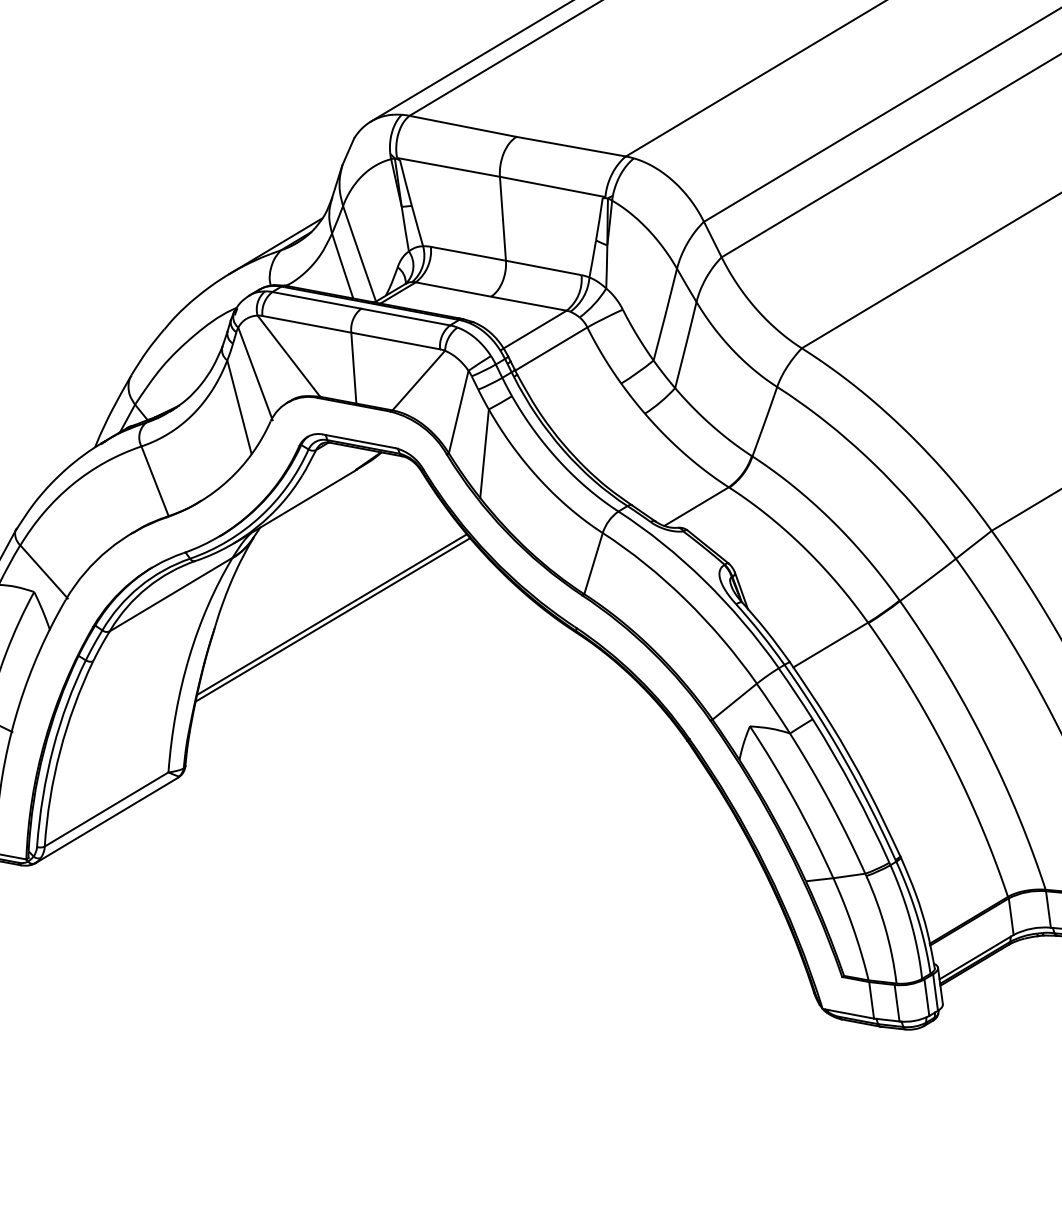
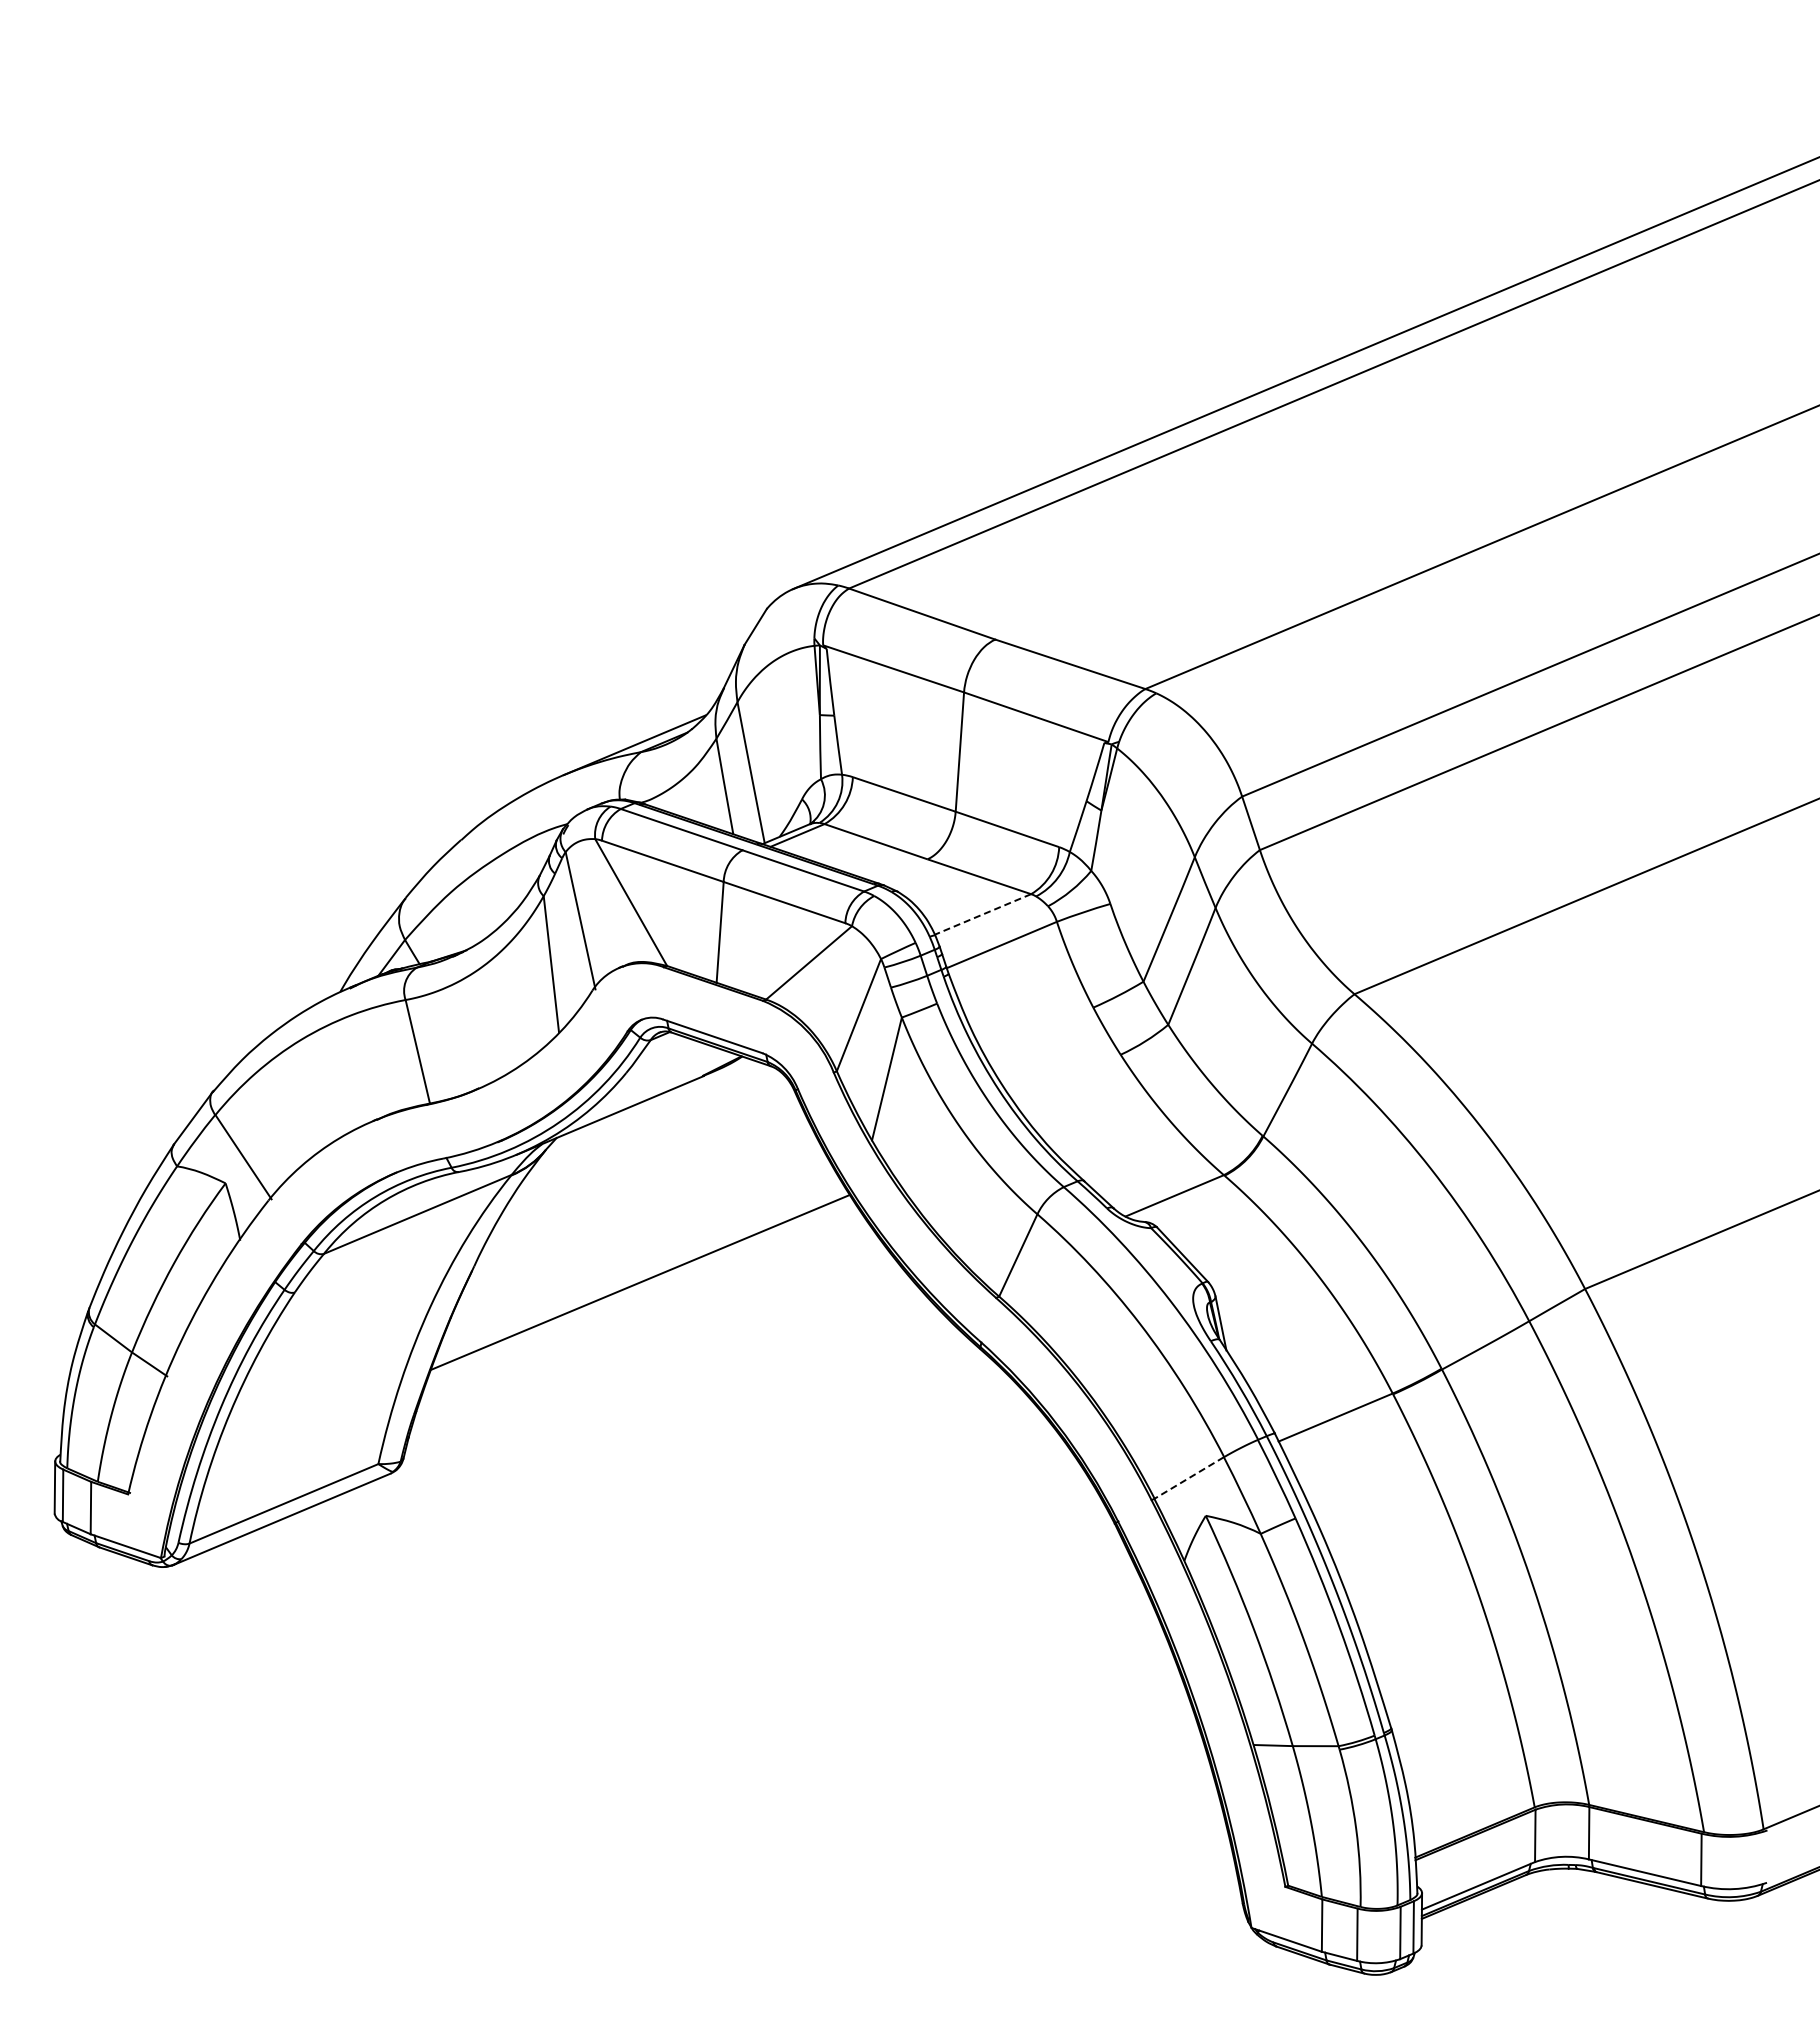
line: (534, 329) -> (982, 914), solid -> dashed
line: (332, 614) -> (640, 1274), removed
line: (734, 702) -> (1189, 1478), solid -> dashed

